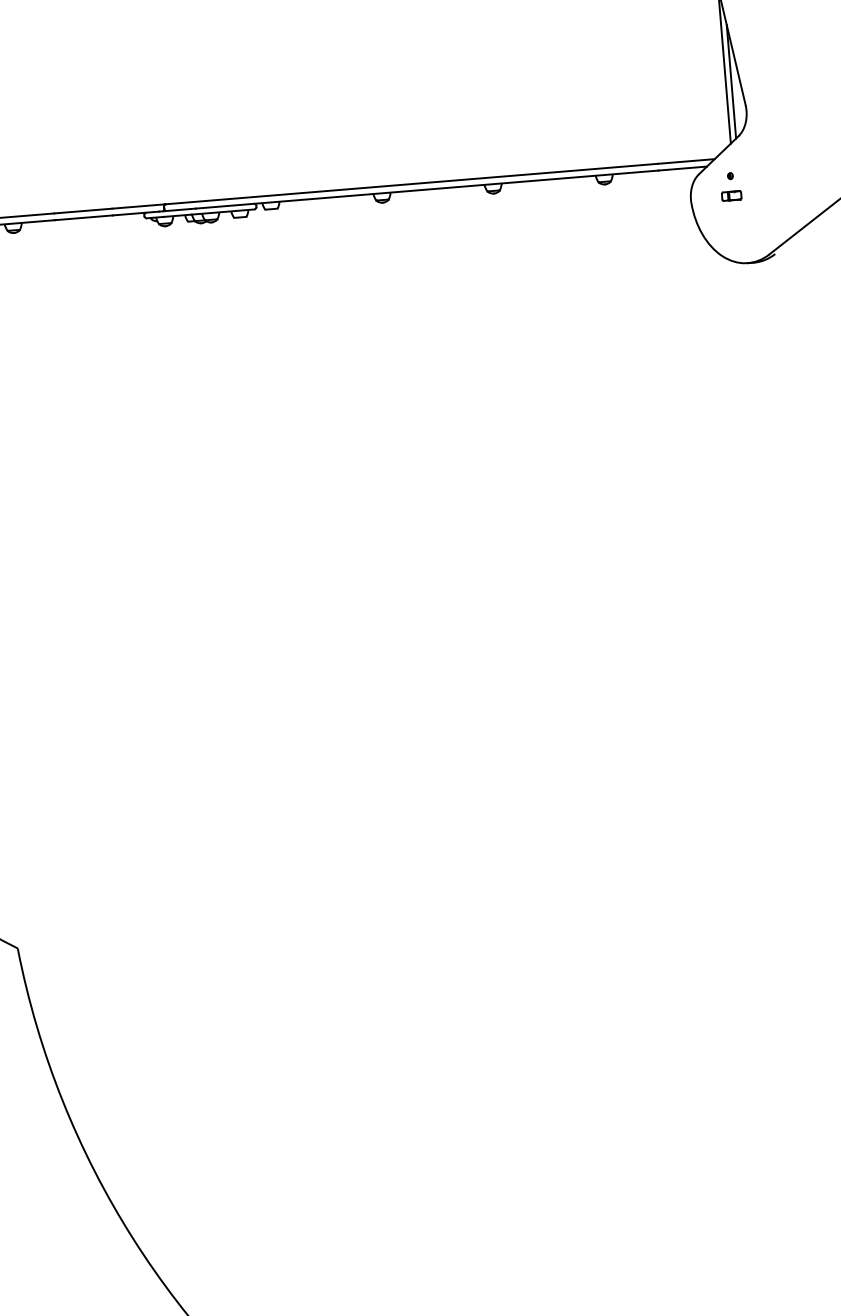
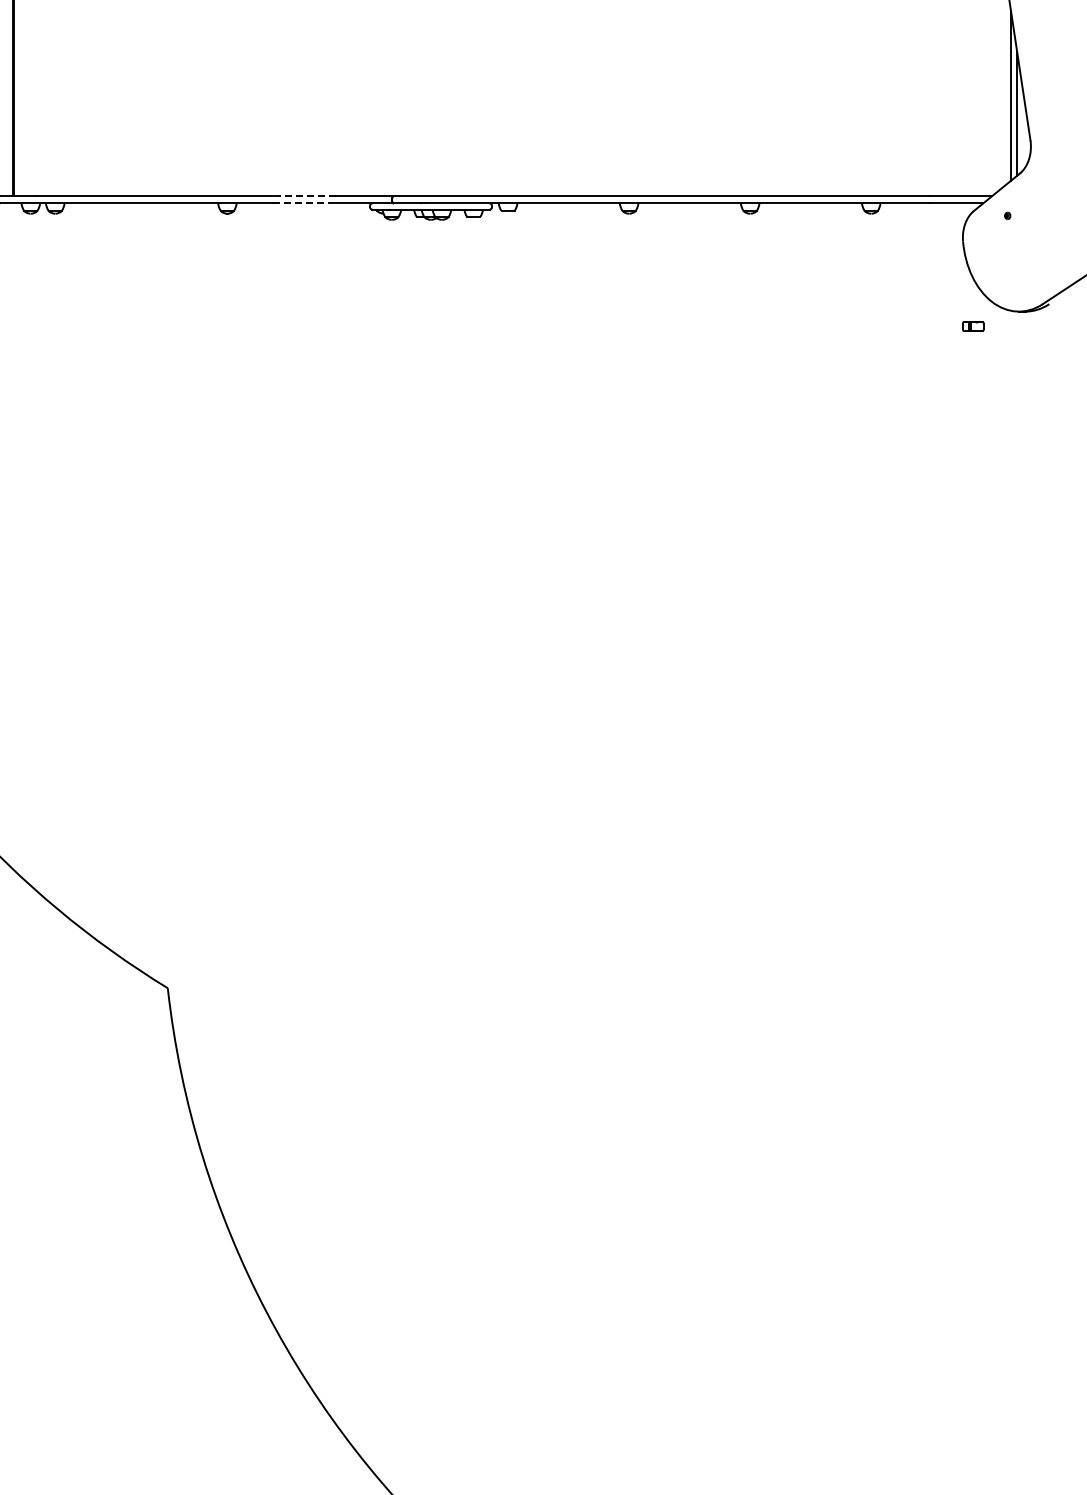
part: (731, 195) -> (973, 326), moved
line: (83, 211) -> (304, 196), solid -> dashed
line: (84, 217) -> (304, 203), solid -> dashed

